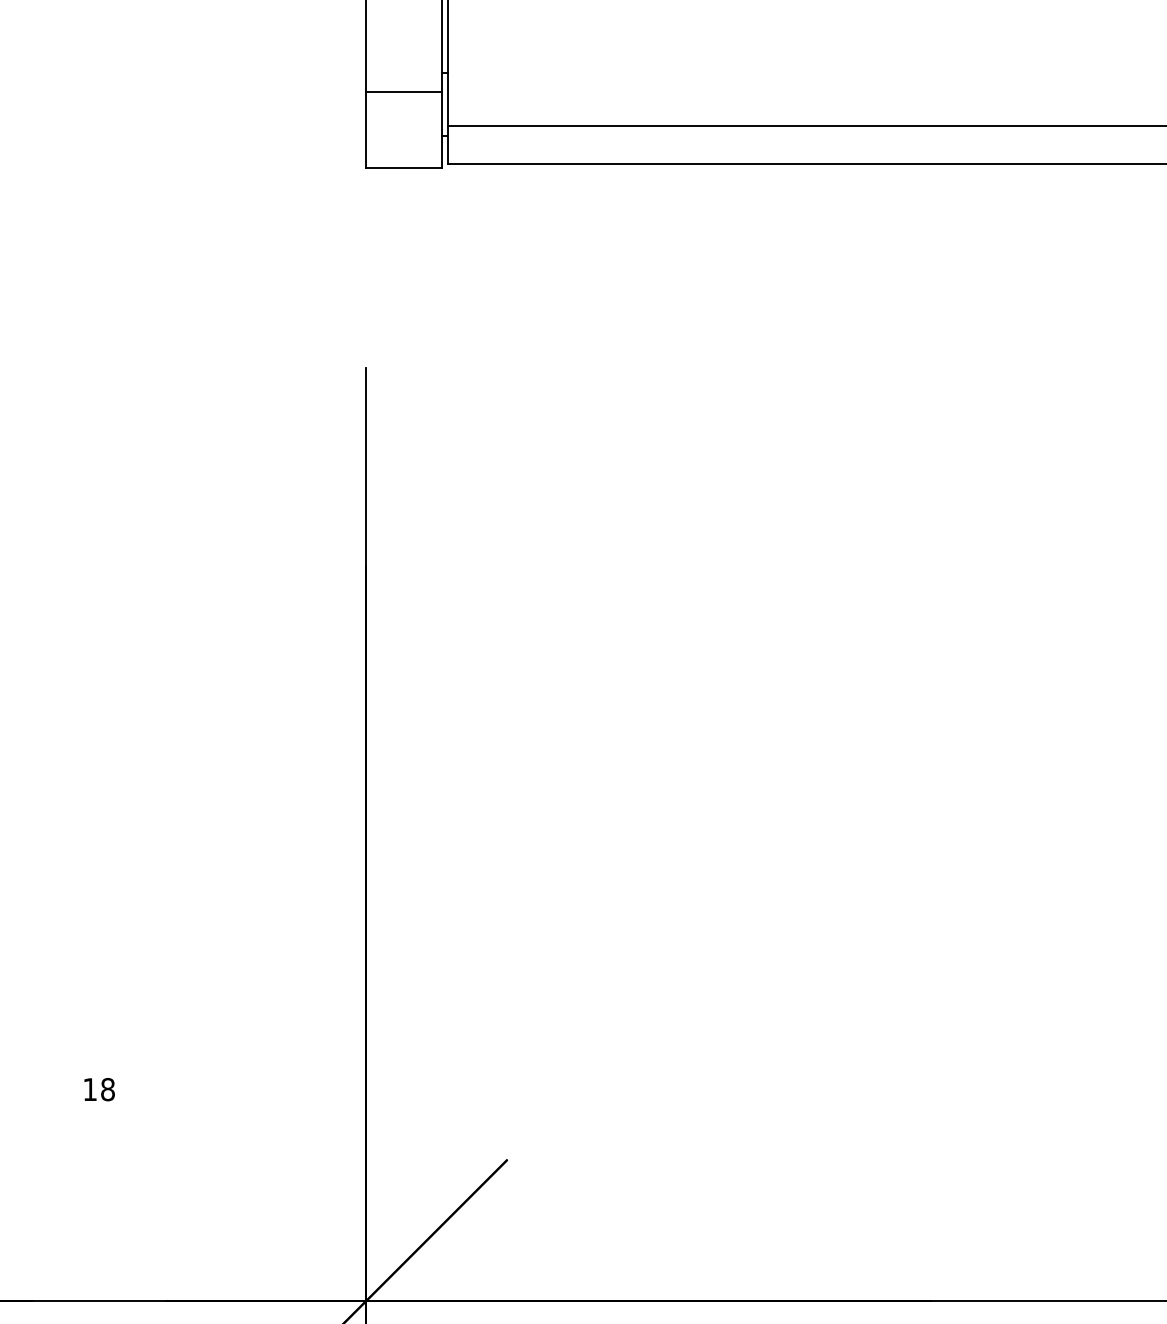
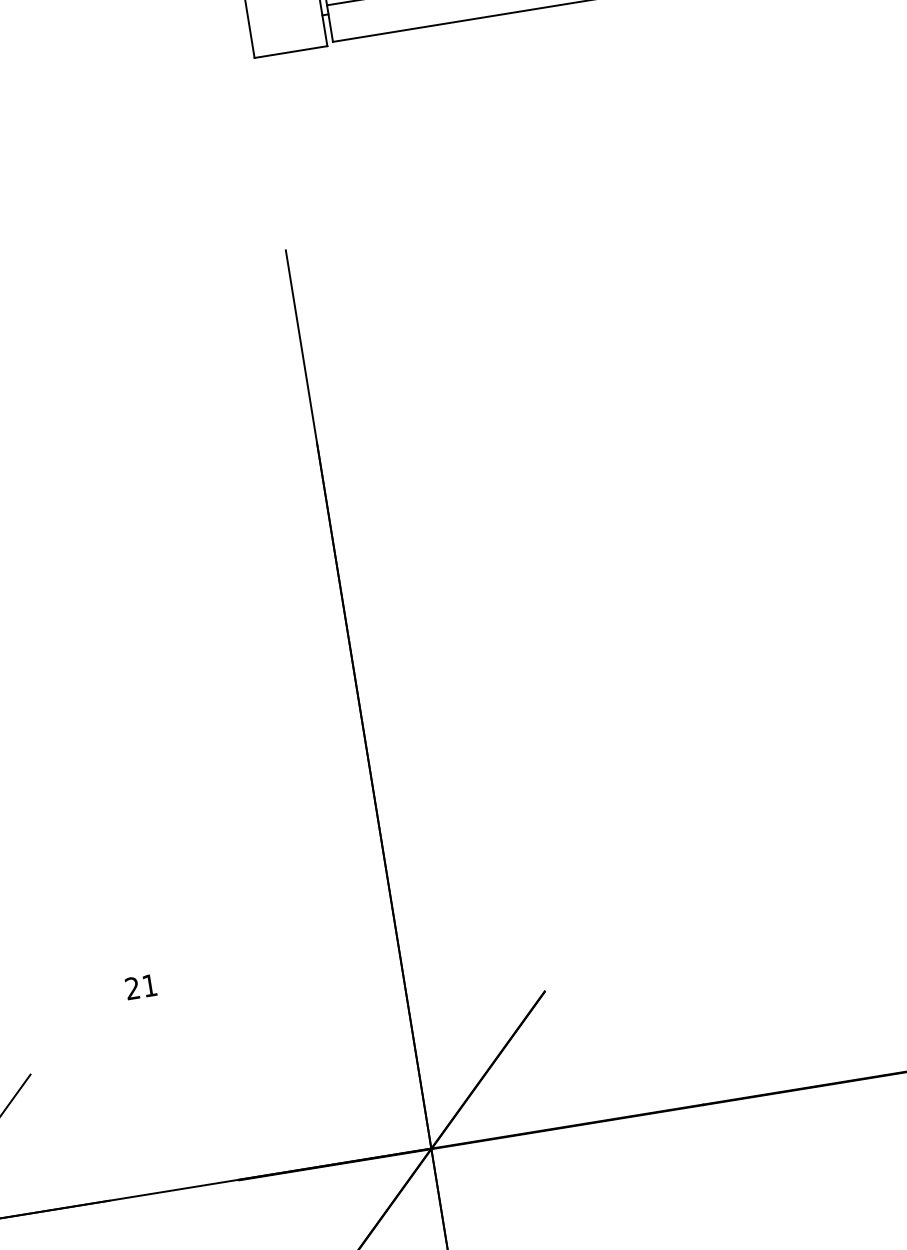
text: (98, 1089) -> (140, 987), 18 -> 21

